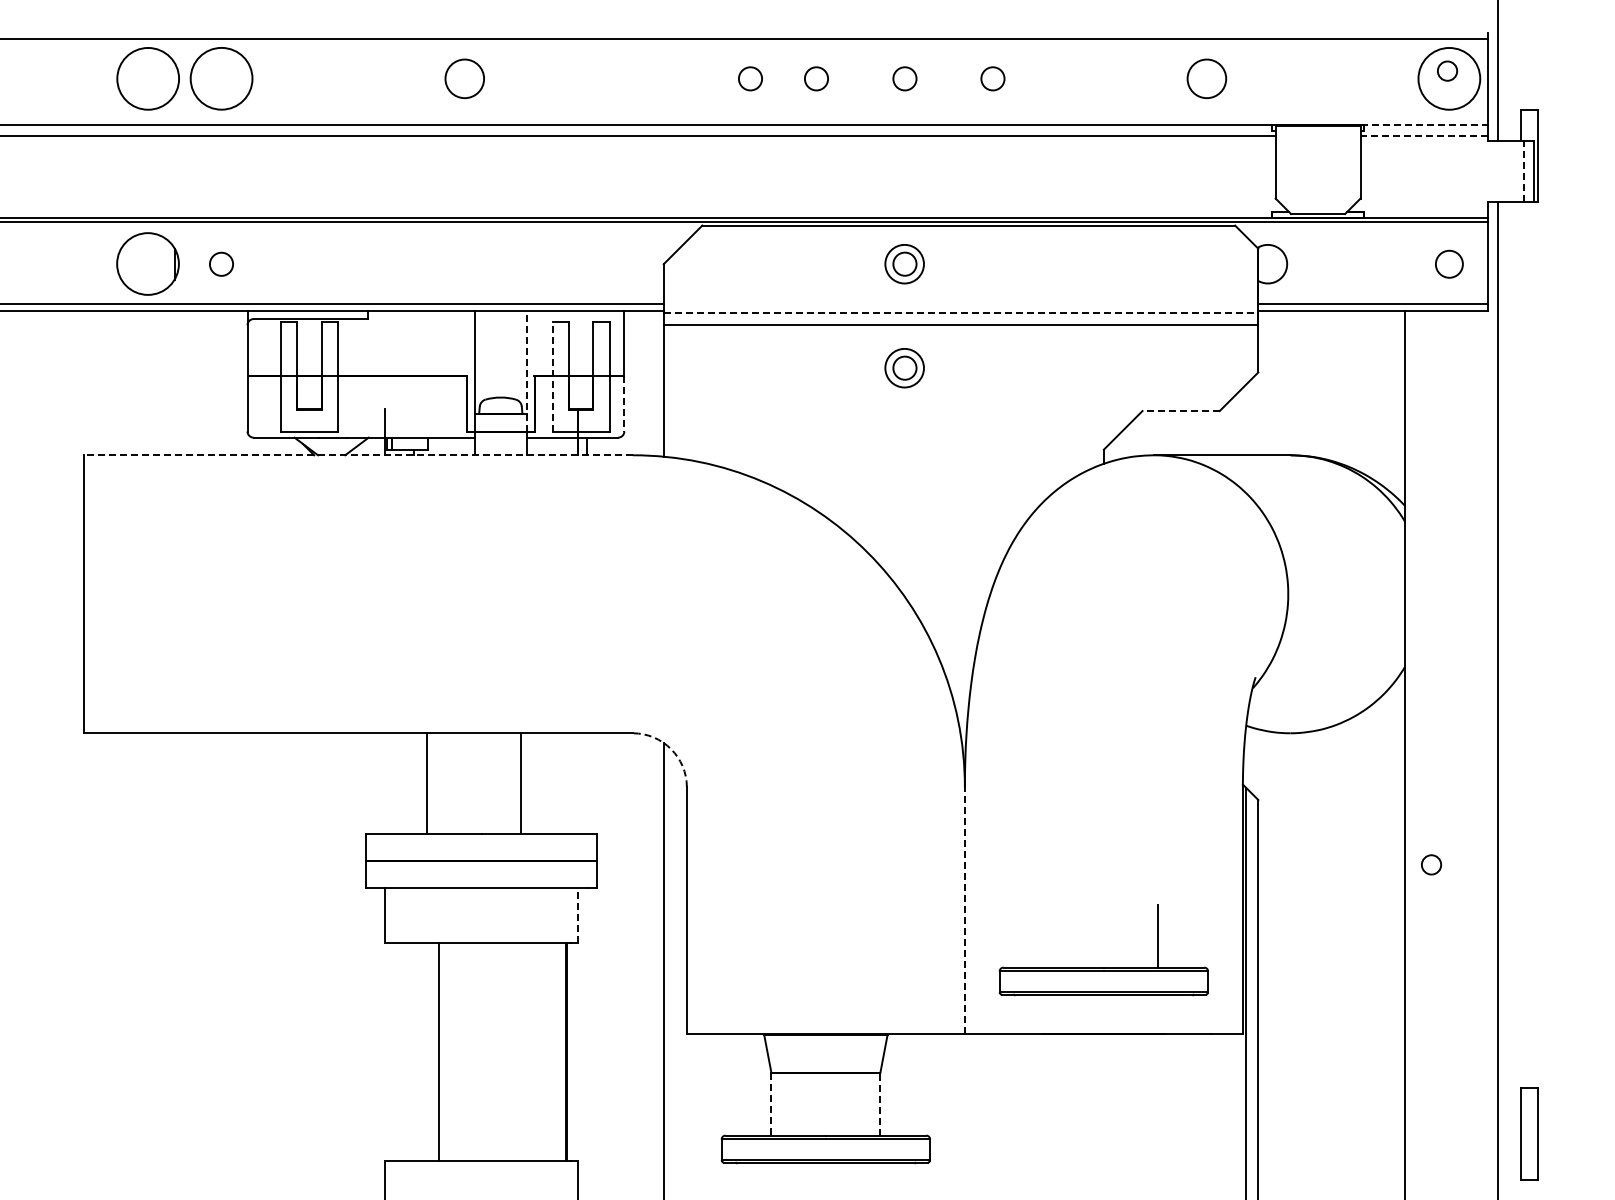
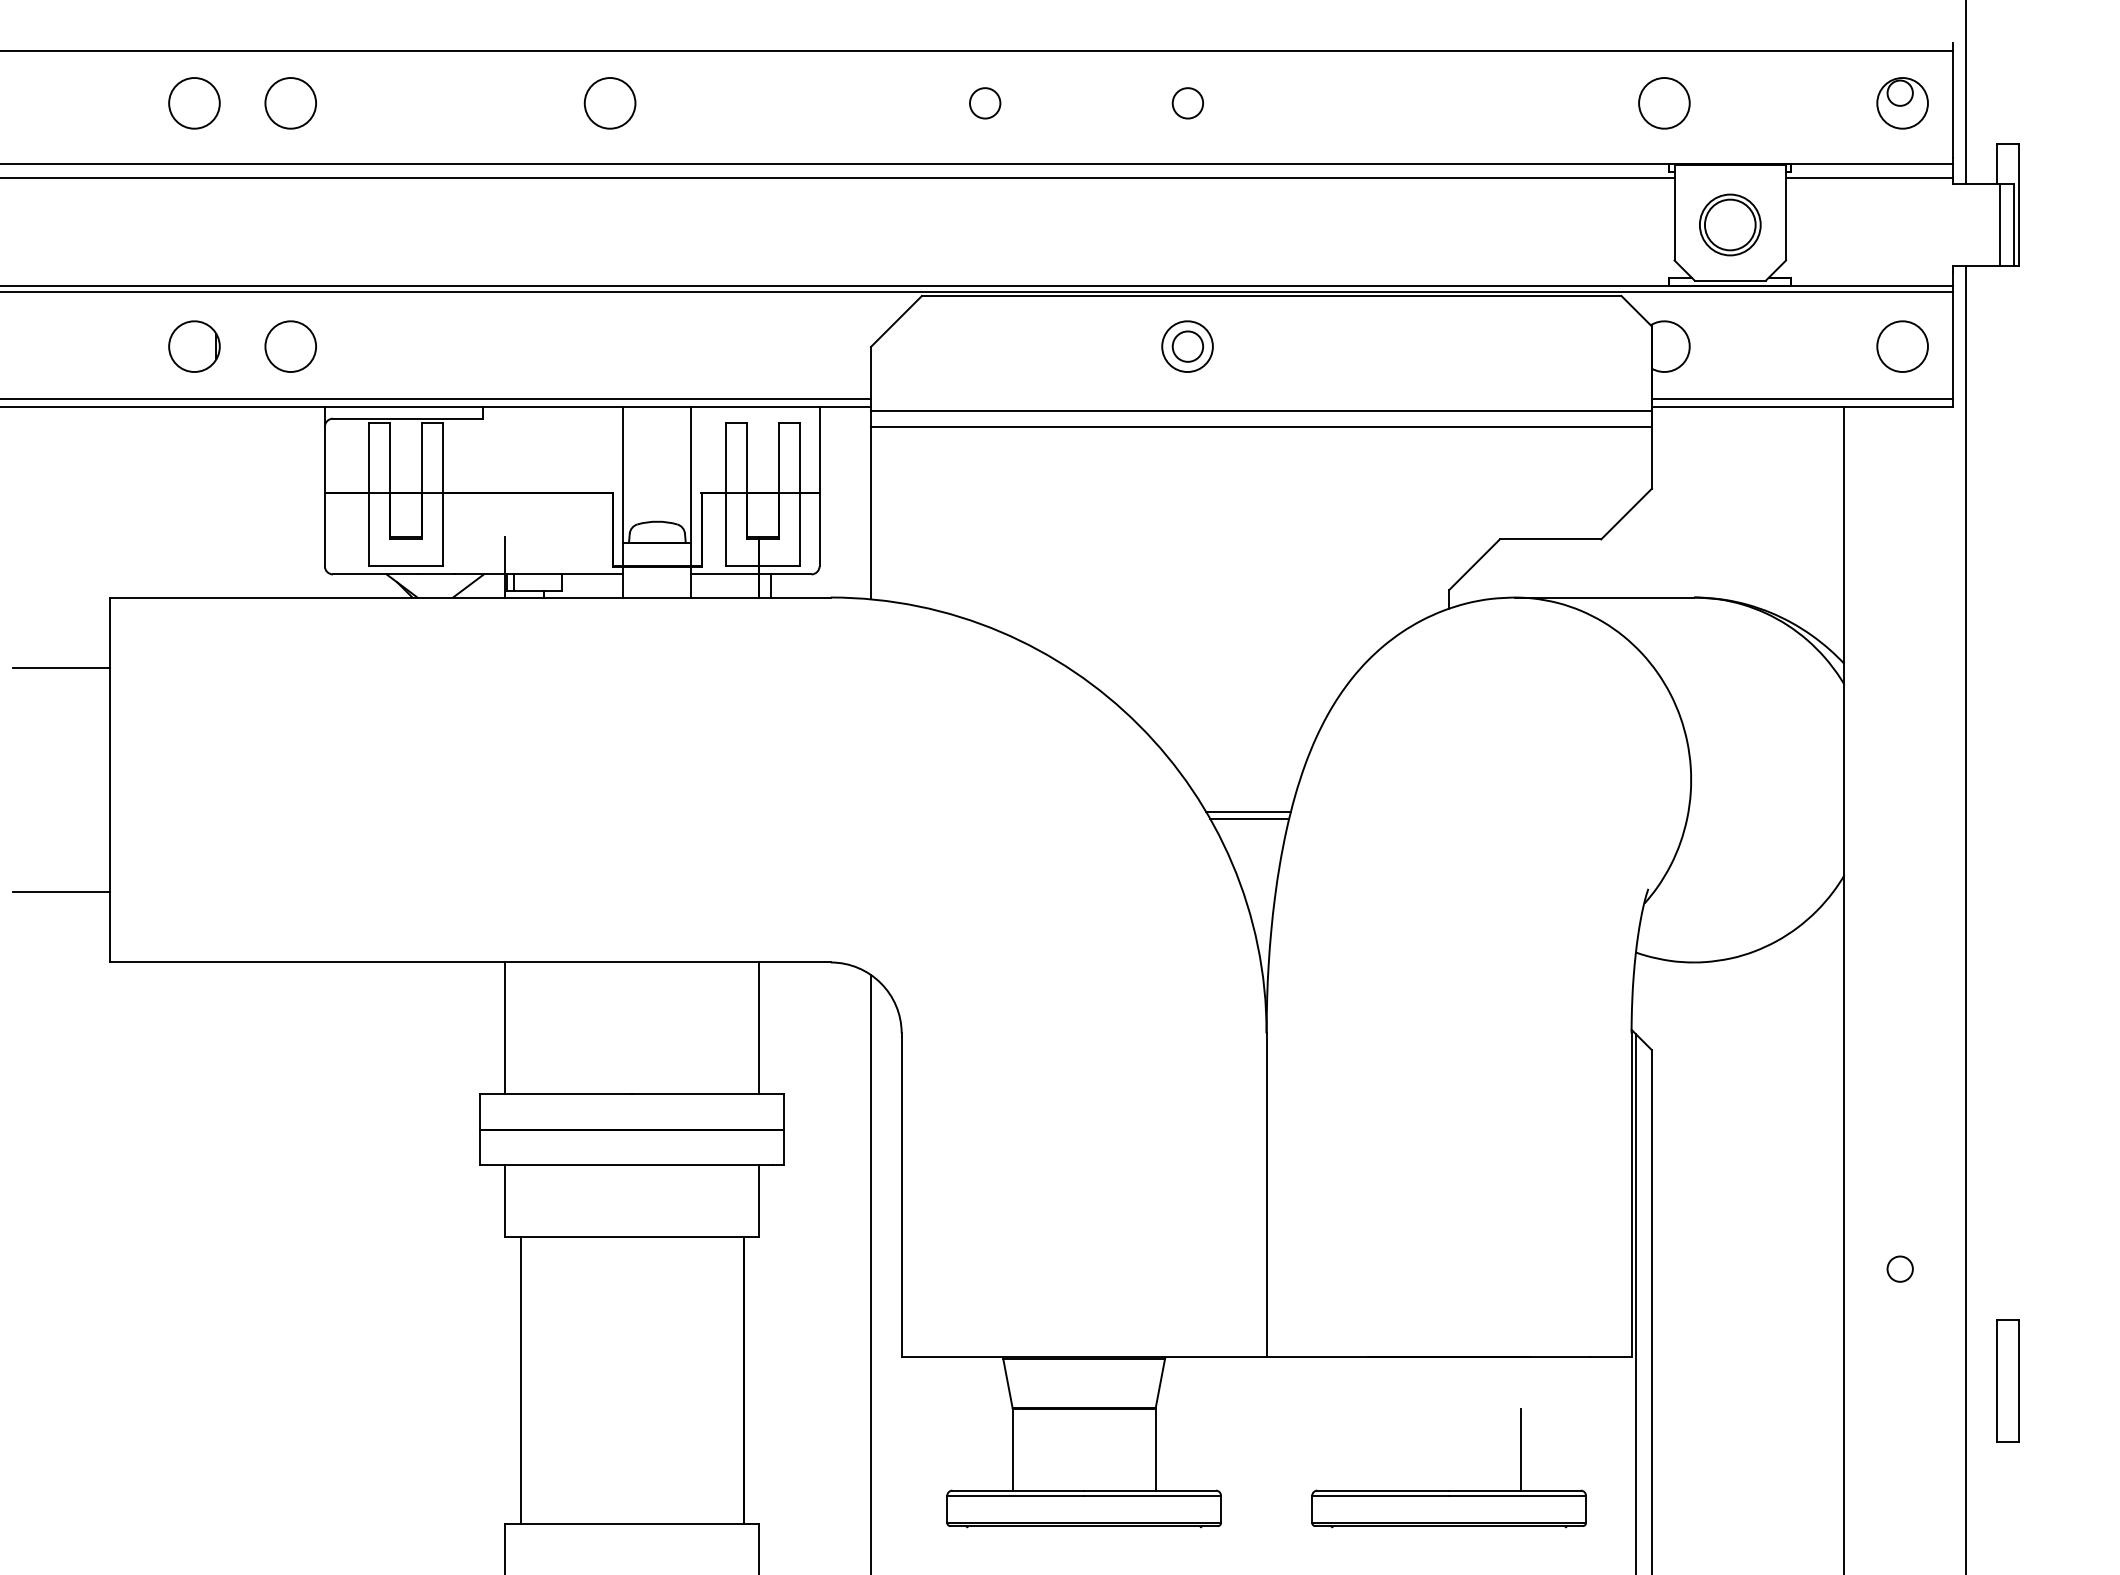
circle: (147, 78) -> (193, 102), size x0.62
circle: (221, 78) -> (290, 102), size x0.62
circle: (816, 78) -> (1071, 102), removed
circle: (992, 78) -> (1302, 102), removed
circle: (1206, 78) -> (1663, 102), moved
circle: (1449, 78) -> (1902, 102), size x0.62
line: (1424, 125) -> (1869, 164), dashed -> solid
line: (1424, 136) -> (1869, 179), dashed -> solid
part: (1318, 171) -> (1730, 224), added
line: (1523, 171) -> (1999, 224), dashed -> solid
part: (148, 264) -> (194, 347), size x0.62
circle: (221, 264) -> (290, 347), size x1.67
circle: (1449, 264) -> (1902, 347), size x1.43
line: (961, 313) -> (1262, 411), dashed -> solid
part: (904, 368) -> (1187, 483), removed
line: (526, 371) -> (691, 487), dashed -> solid
line: (552, 376) -> (725, 494), dashed -> solid
line: (624, 403) -> (819, 529), dashed -> solid
line: (1181, 411) -> (1550, 540), dashed -> solid
line: (358, 455) -> (470, 597), dashed -> solid
line: (46, 509) -> (60, 668), added
line: (950, 618) -> (1247, 811), added
line: (952, 624) -> (1250, 819), added
line: (46, 679) -> (60, 891), added
arc: (671, 749) -> (881, 983), dashed -> solid
line: (426, 783) -> (504, 1028), moved
line: (521, 783) -> (759, 1028), moved
circle: (1431, 864) -> (1900, 1268), moved
line: (964, 910) -> (1266, 1195), dashed -> solid
line: (578, 914) -> (759, 1200), dashed -> solid
part: (1103, 967) -> (1448, 1490), moved
line: (438, 1051) -> (520, 1380), moved
line: (880, 1103) -> (1155, 1448), dashed -> solid
line: (771, 1104) -> (1012, 1449), dashed -> solid
part: (1529, 1133) -> (2007, 1380), moved

